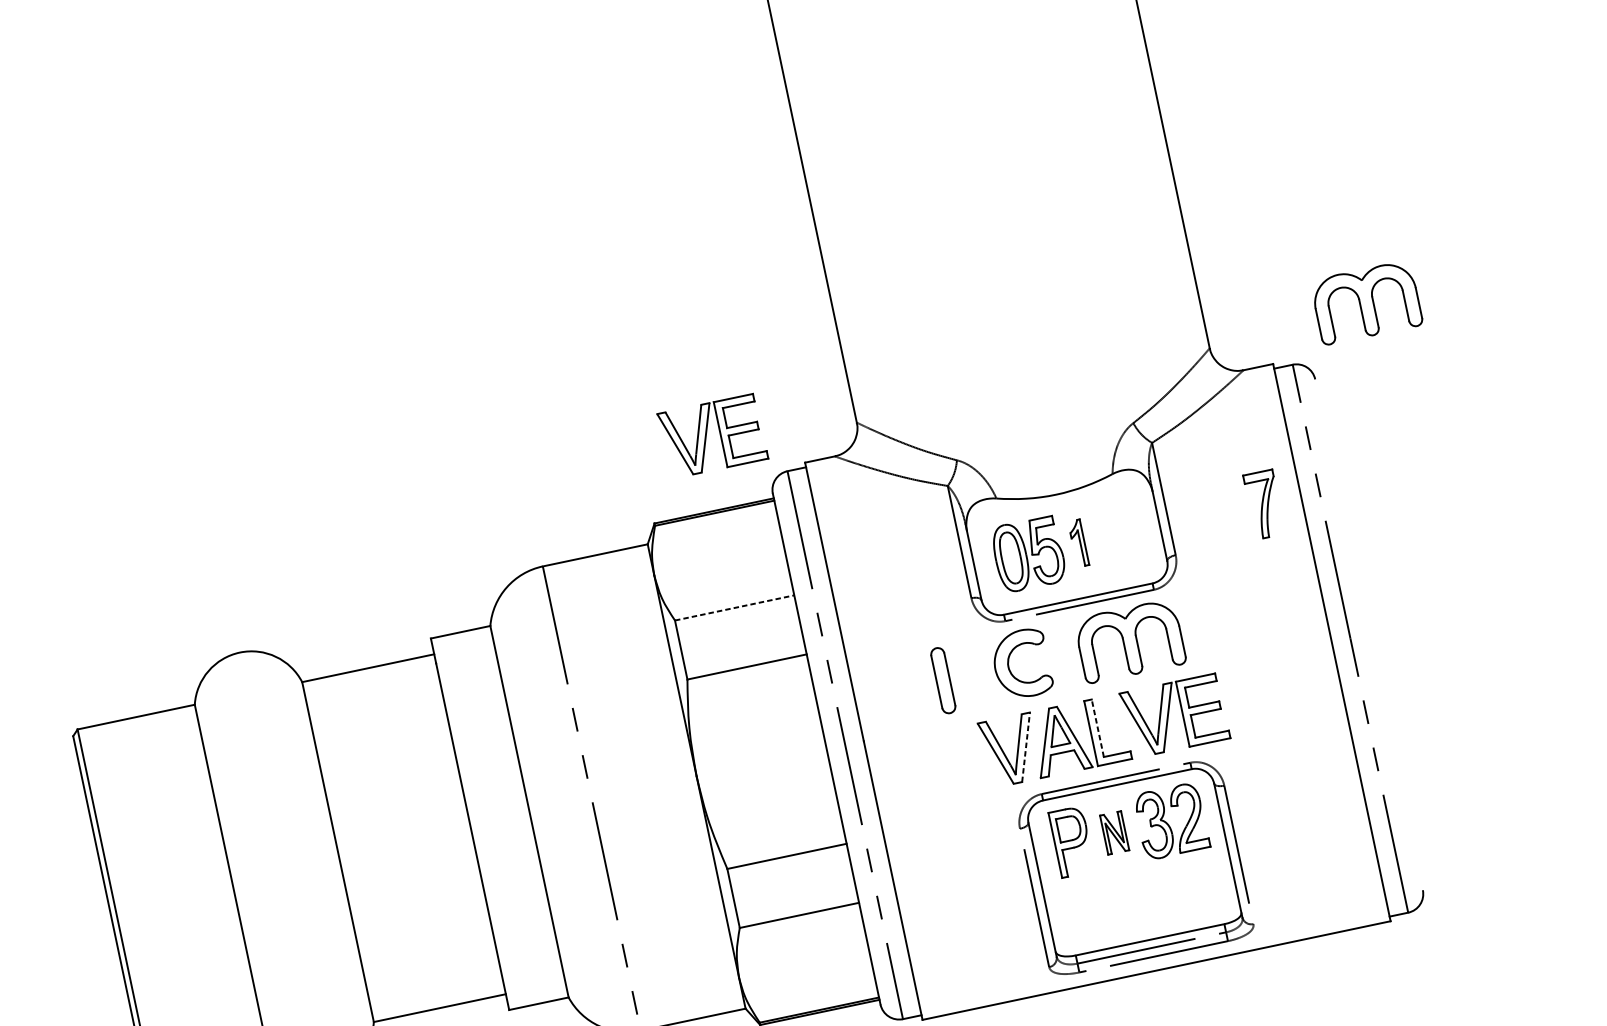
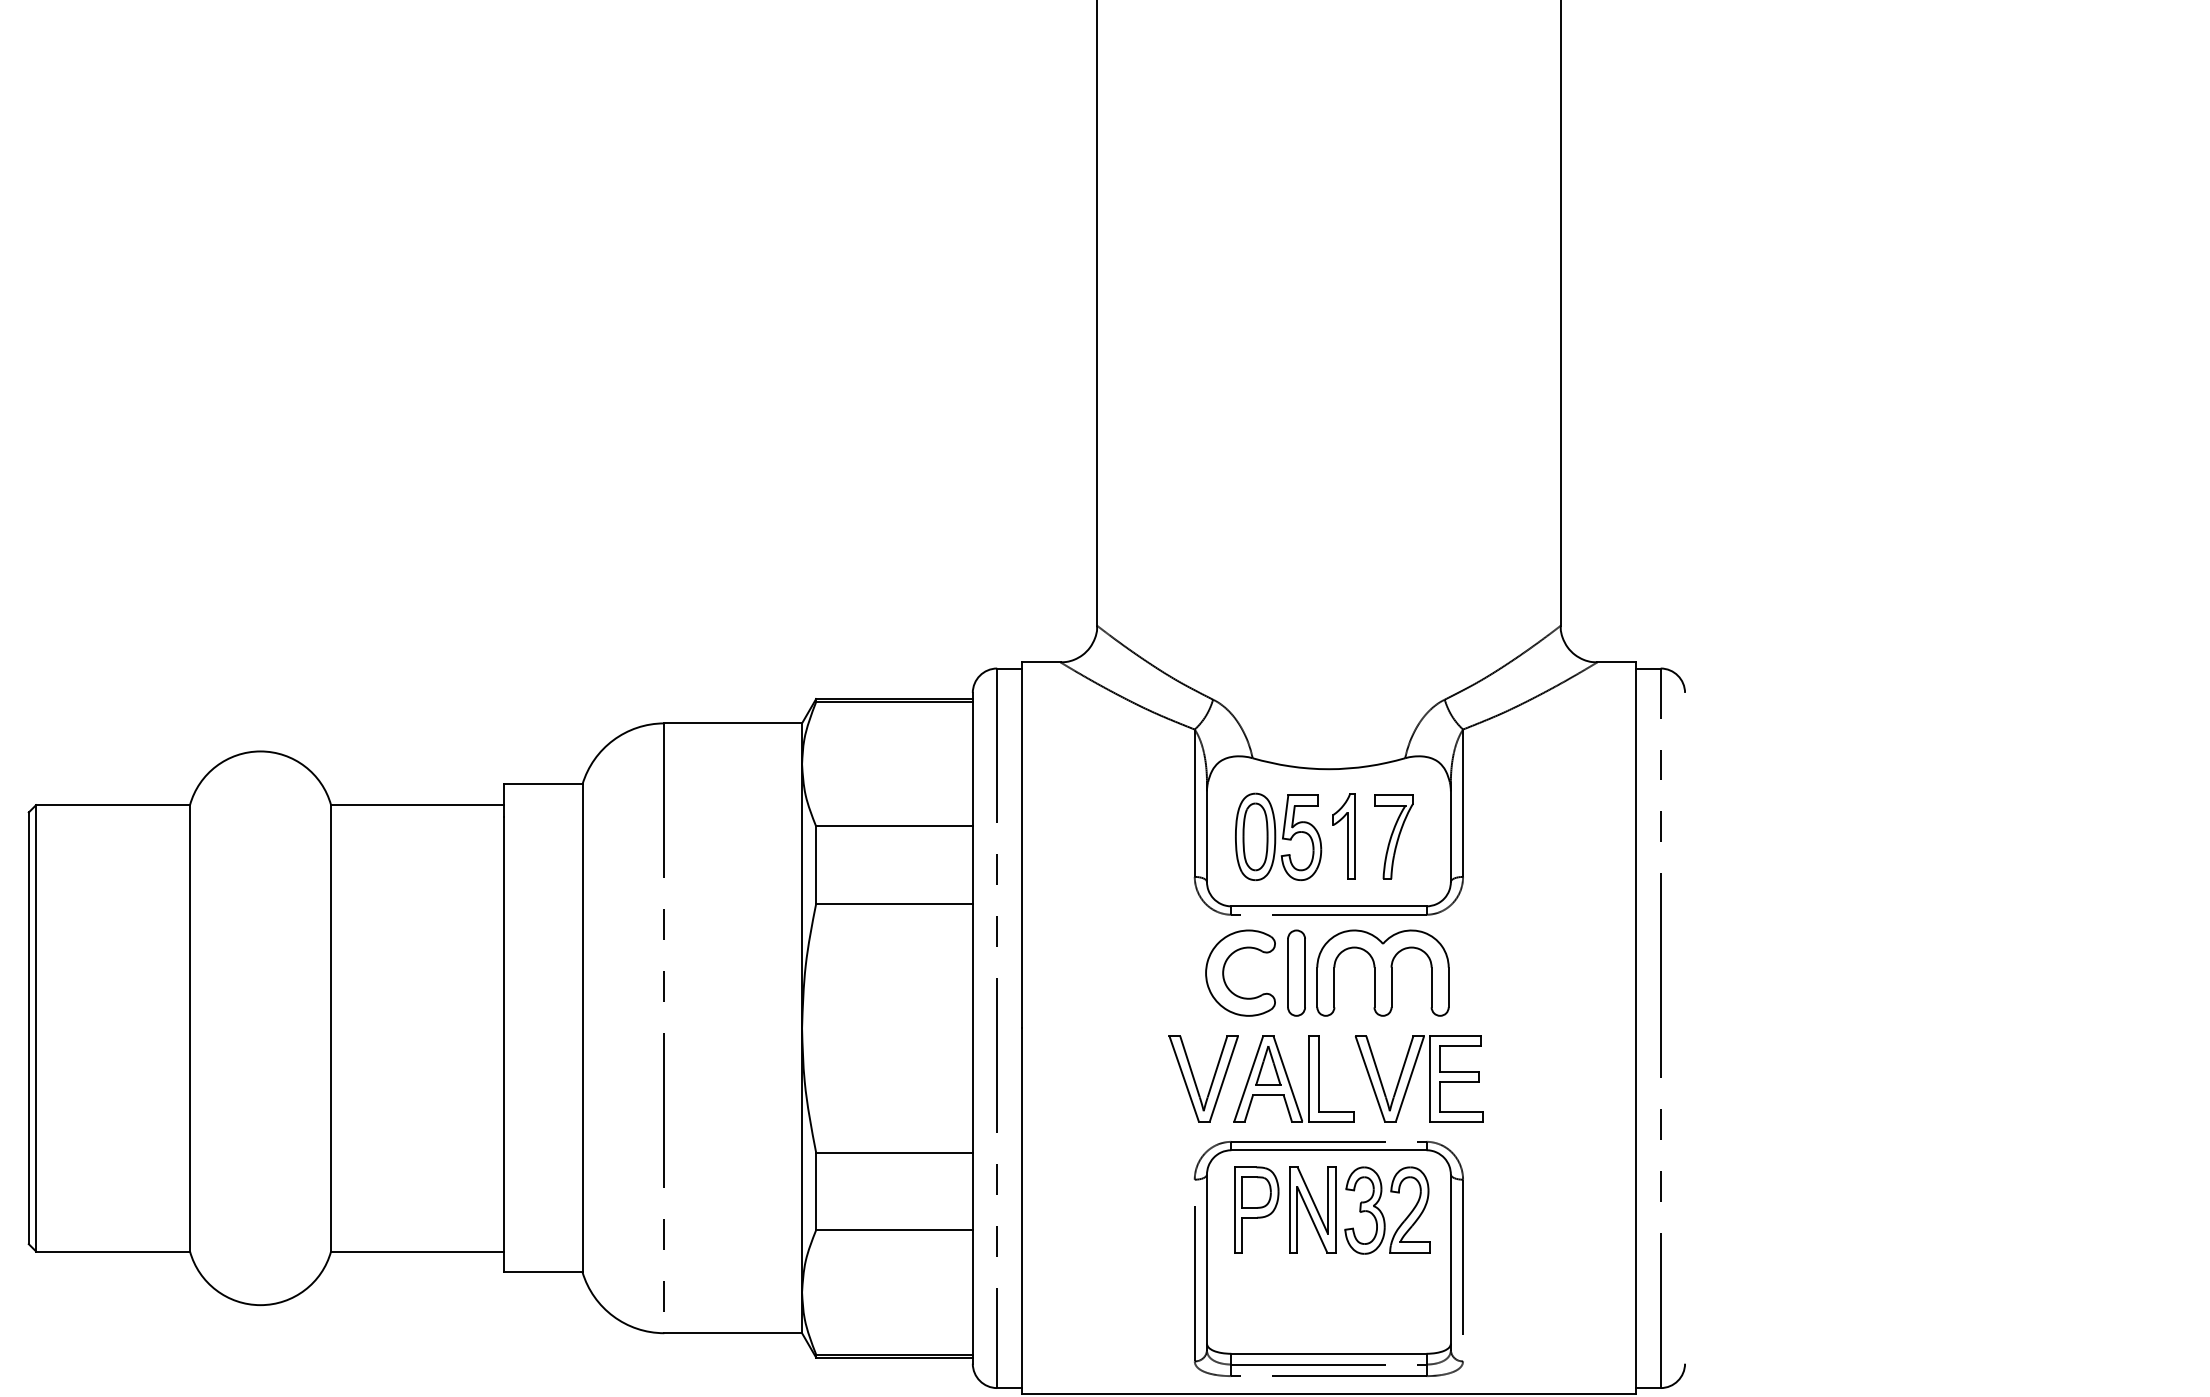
part: (1366, 302) -> (1769, 609), removed
part: (706, 434) -> (905, 601), removed
part: (1263, 504) -> (1393, 836), moved
part: (1078, 543) -> (1343, 836), size x1.43
line: (734, 608) -> (894, 826), dashed -> solid
part: (943, 680) -> (1296, 972), moved
line: (1097, 727) -> (1319, 1073), dashed -> solid
line: (1026, 746) -> (1224, 1078), dashed -> solid
part: (1114, 832) -> (1312, 1209), size x1.67

